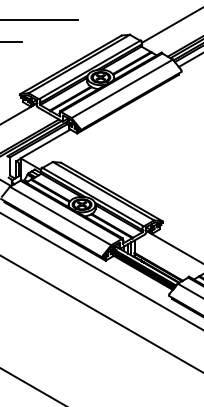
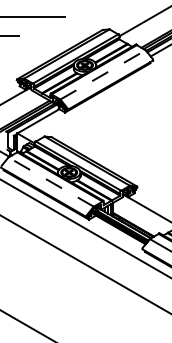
line: (122, 88) -> (103, 74), solid -> dashed
line: (59, 215) -> (50, 181), solid -> dashed

